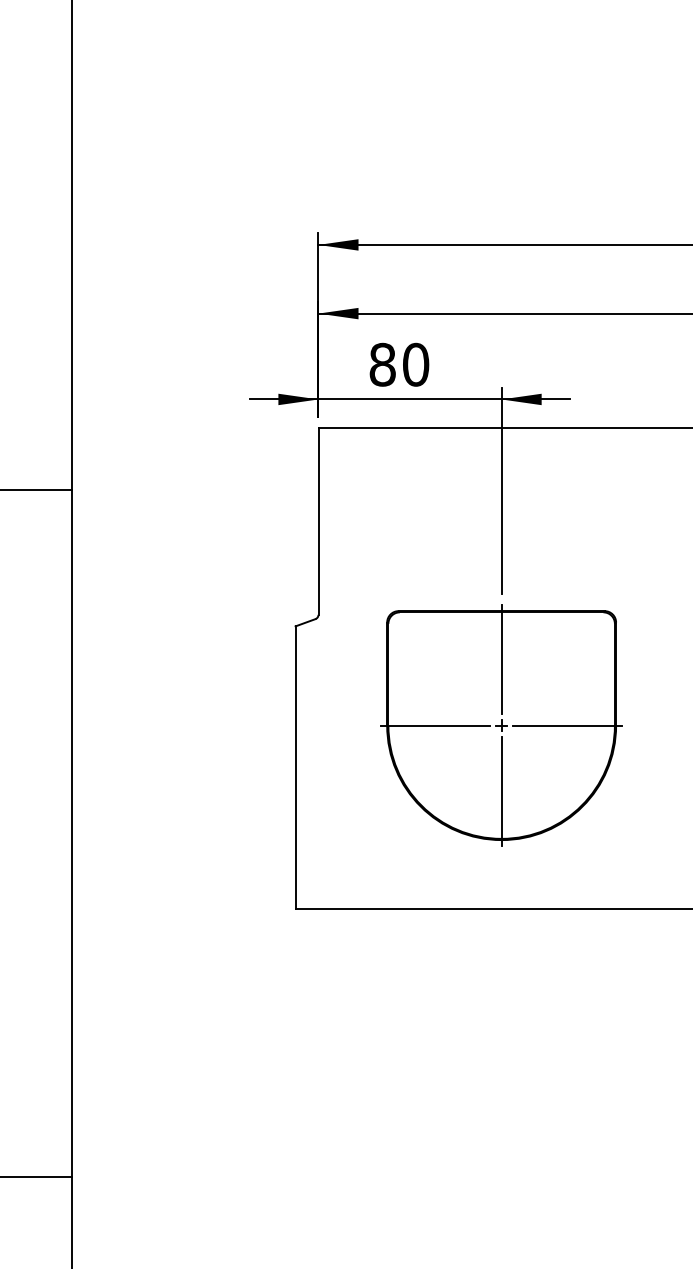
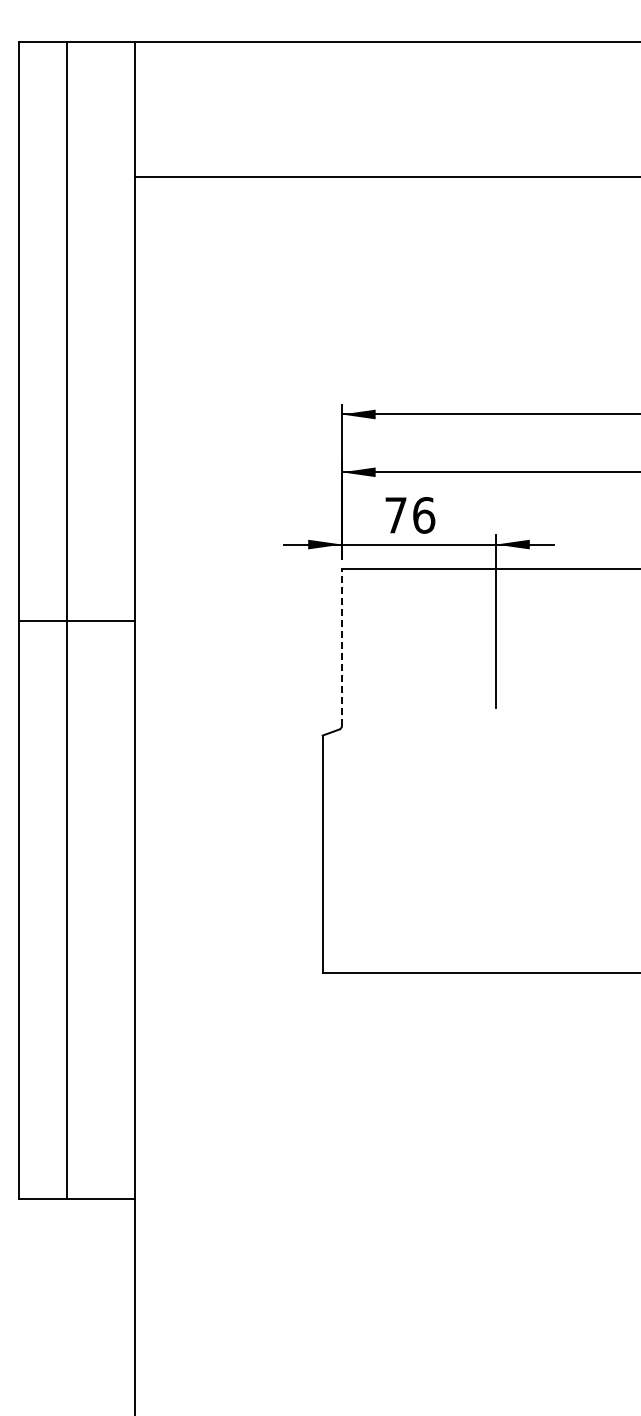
text: (399, 364) -> (410, 515), 80 -> 76
line: (317, 521) -> (341, 647), solid -> dashed
part: (500, 724) -> (495, 818), removed

